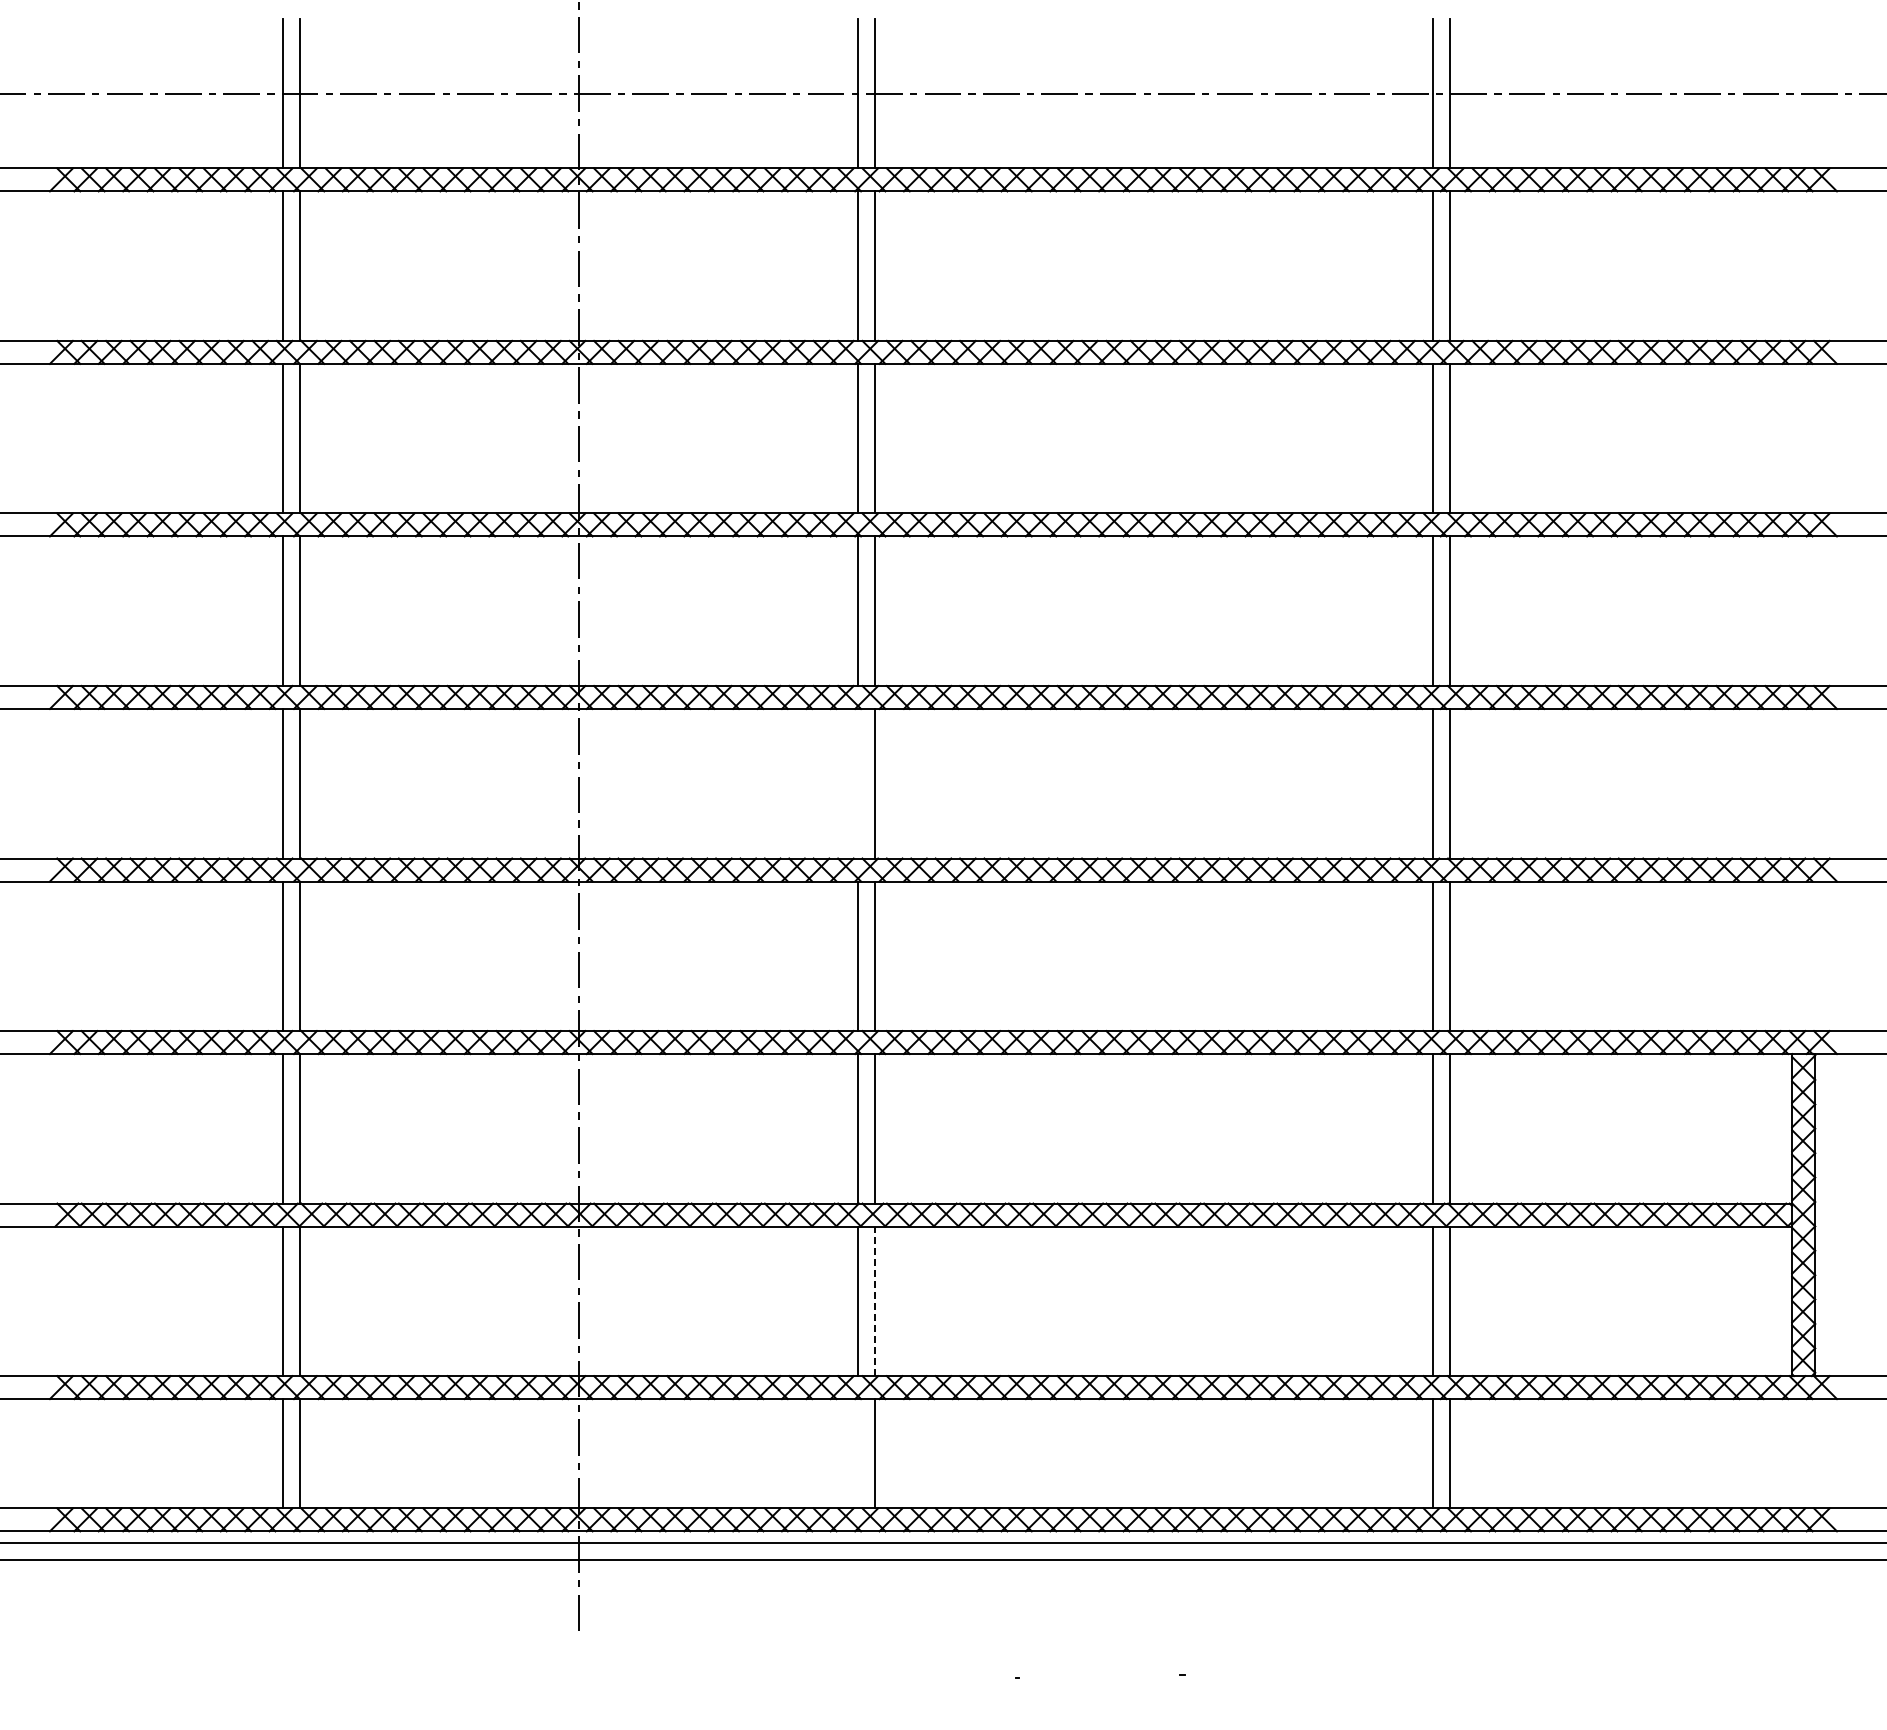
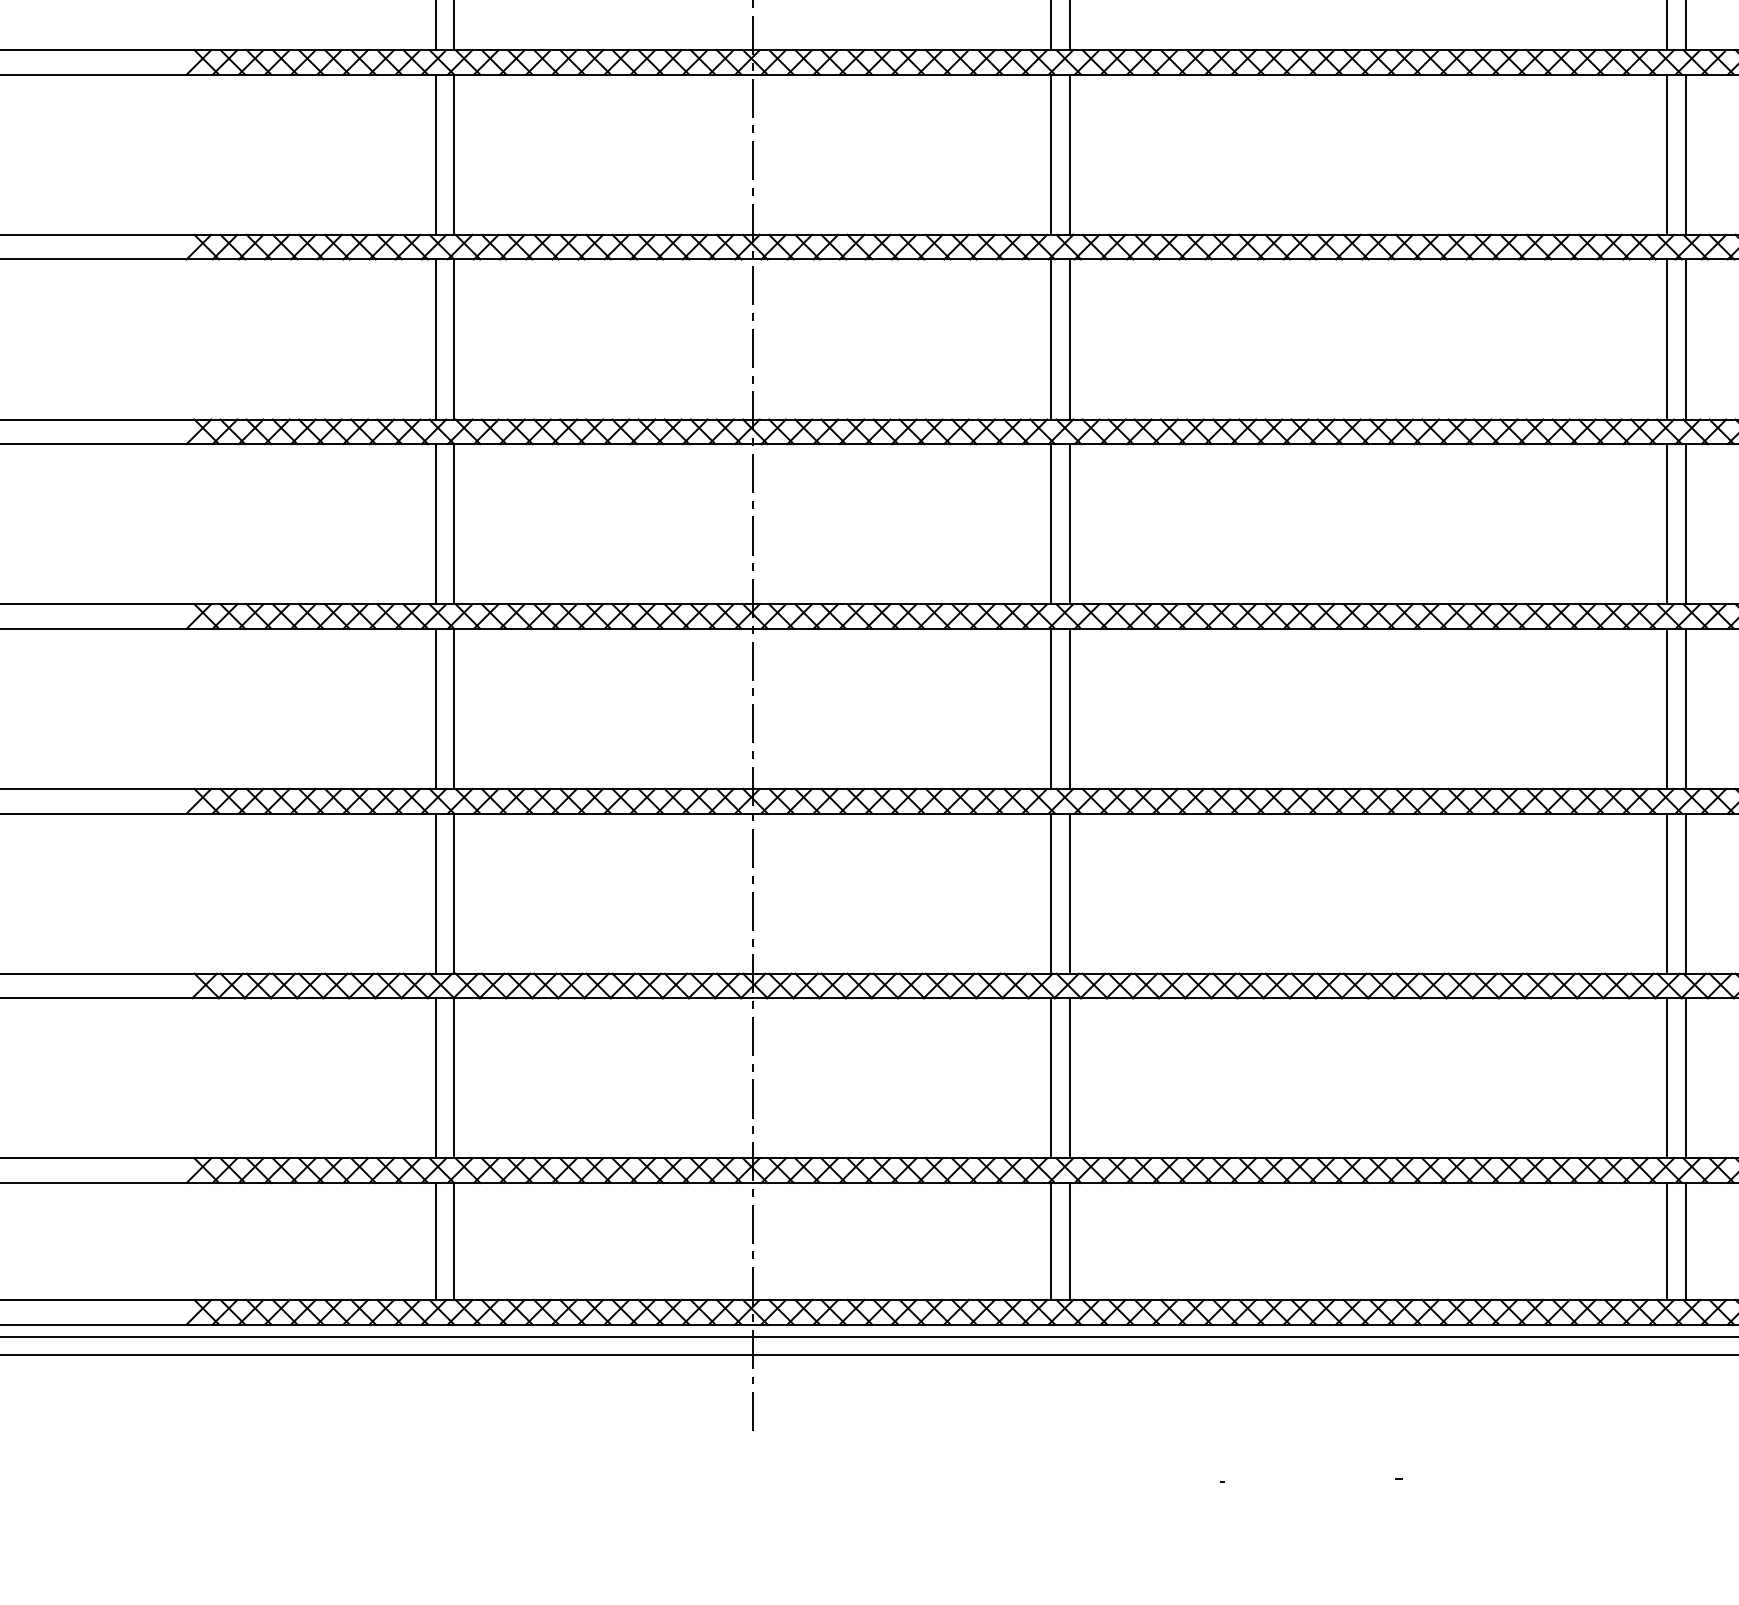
line: (857, 783) -> (1051, 523), added
line: (874, 1301) -> (1069, 1078), dashed -> solid
line: (857, 1453) -> (1051, 1241), added

